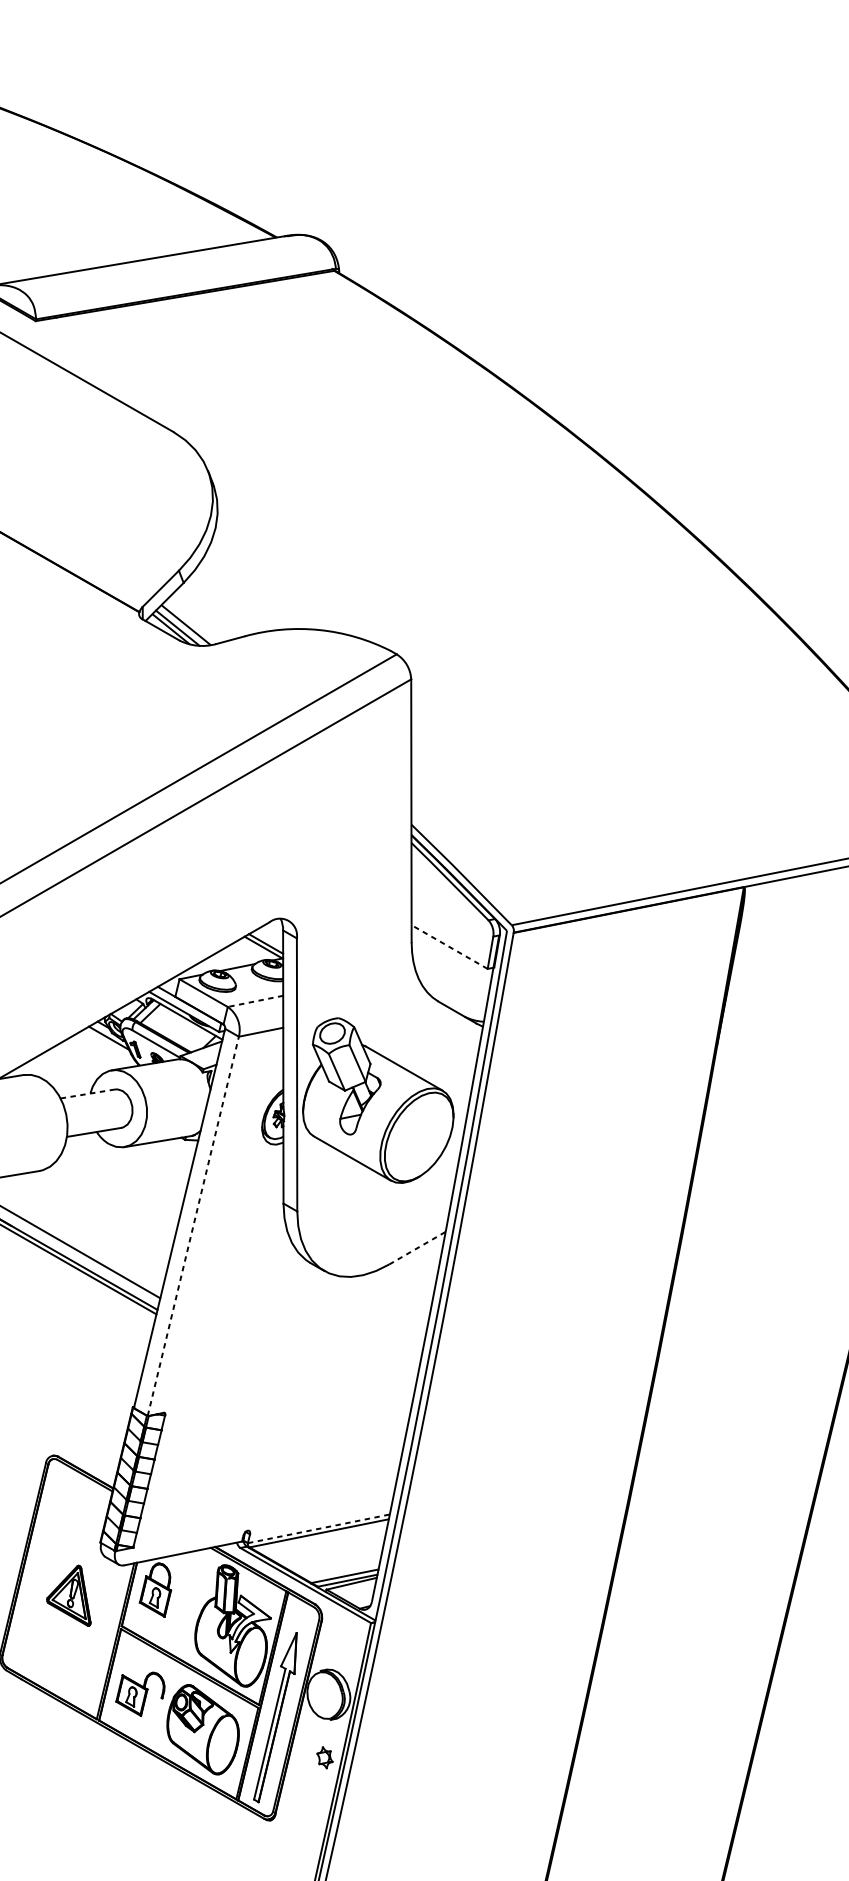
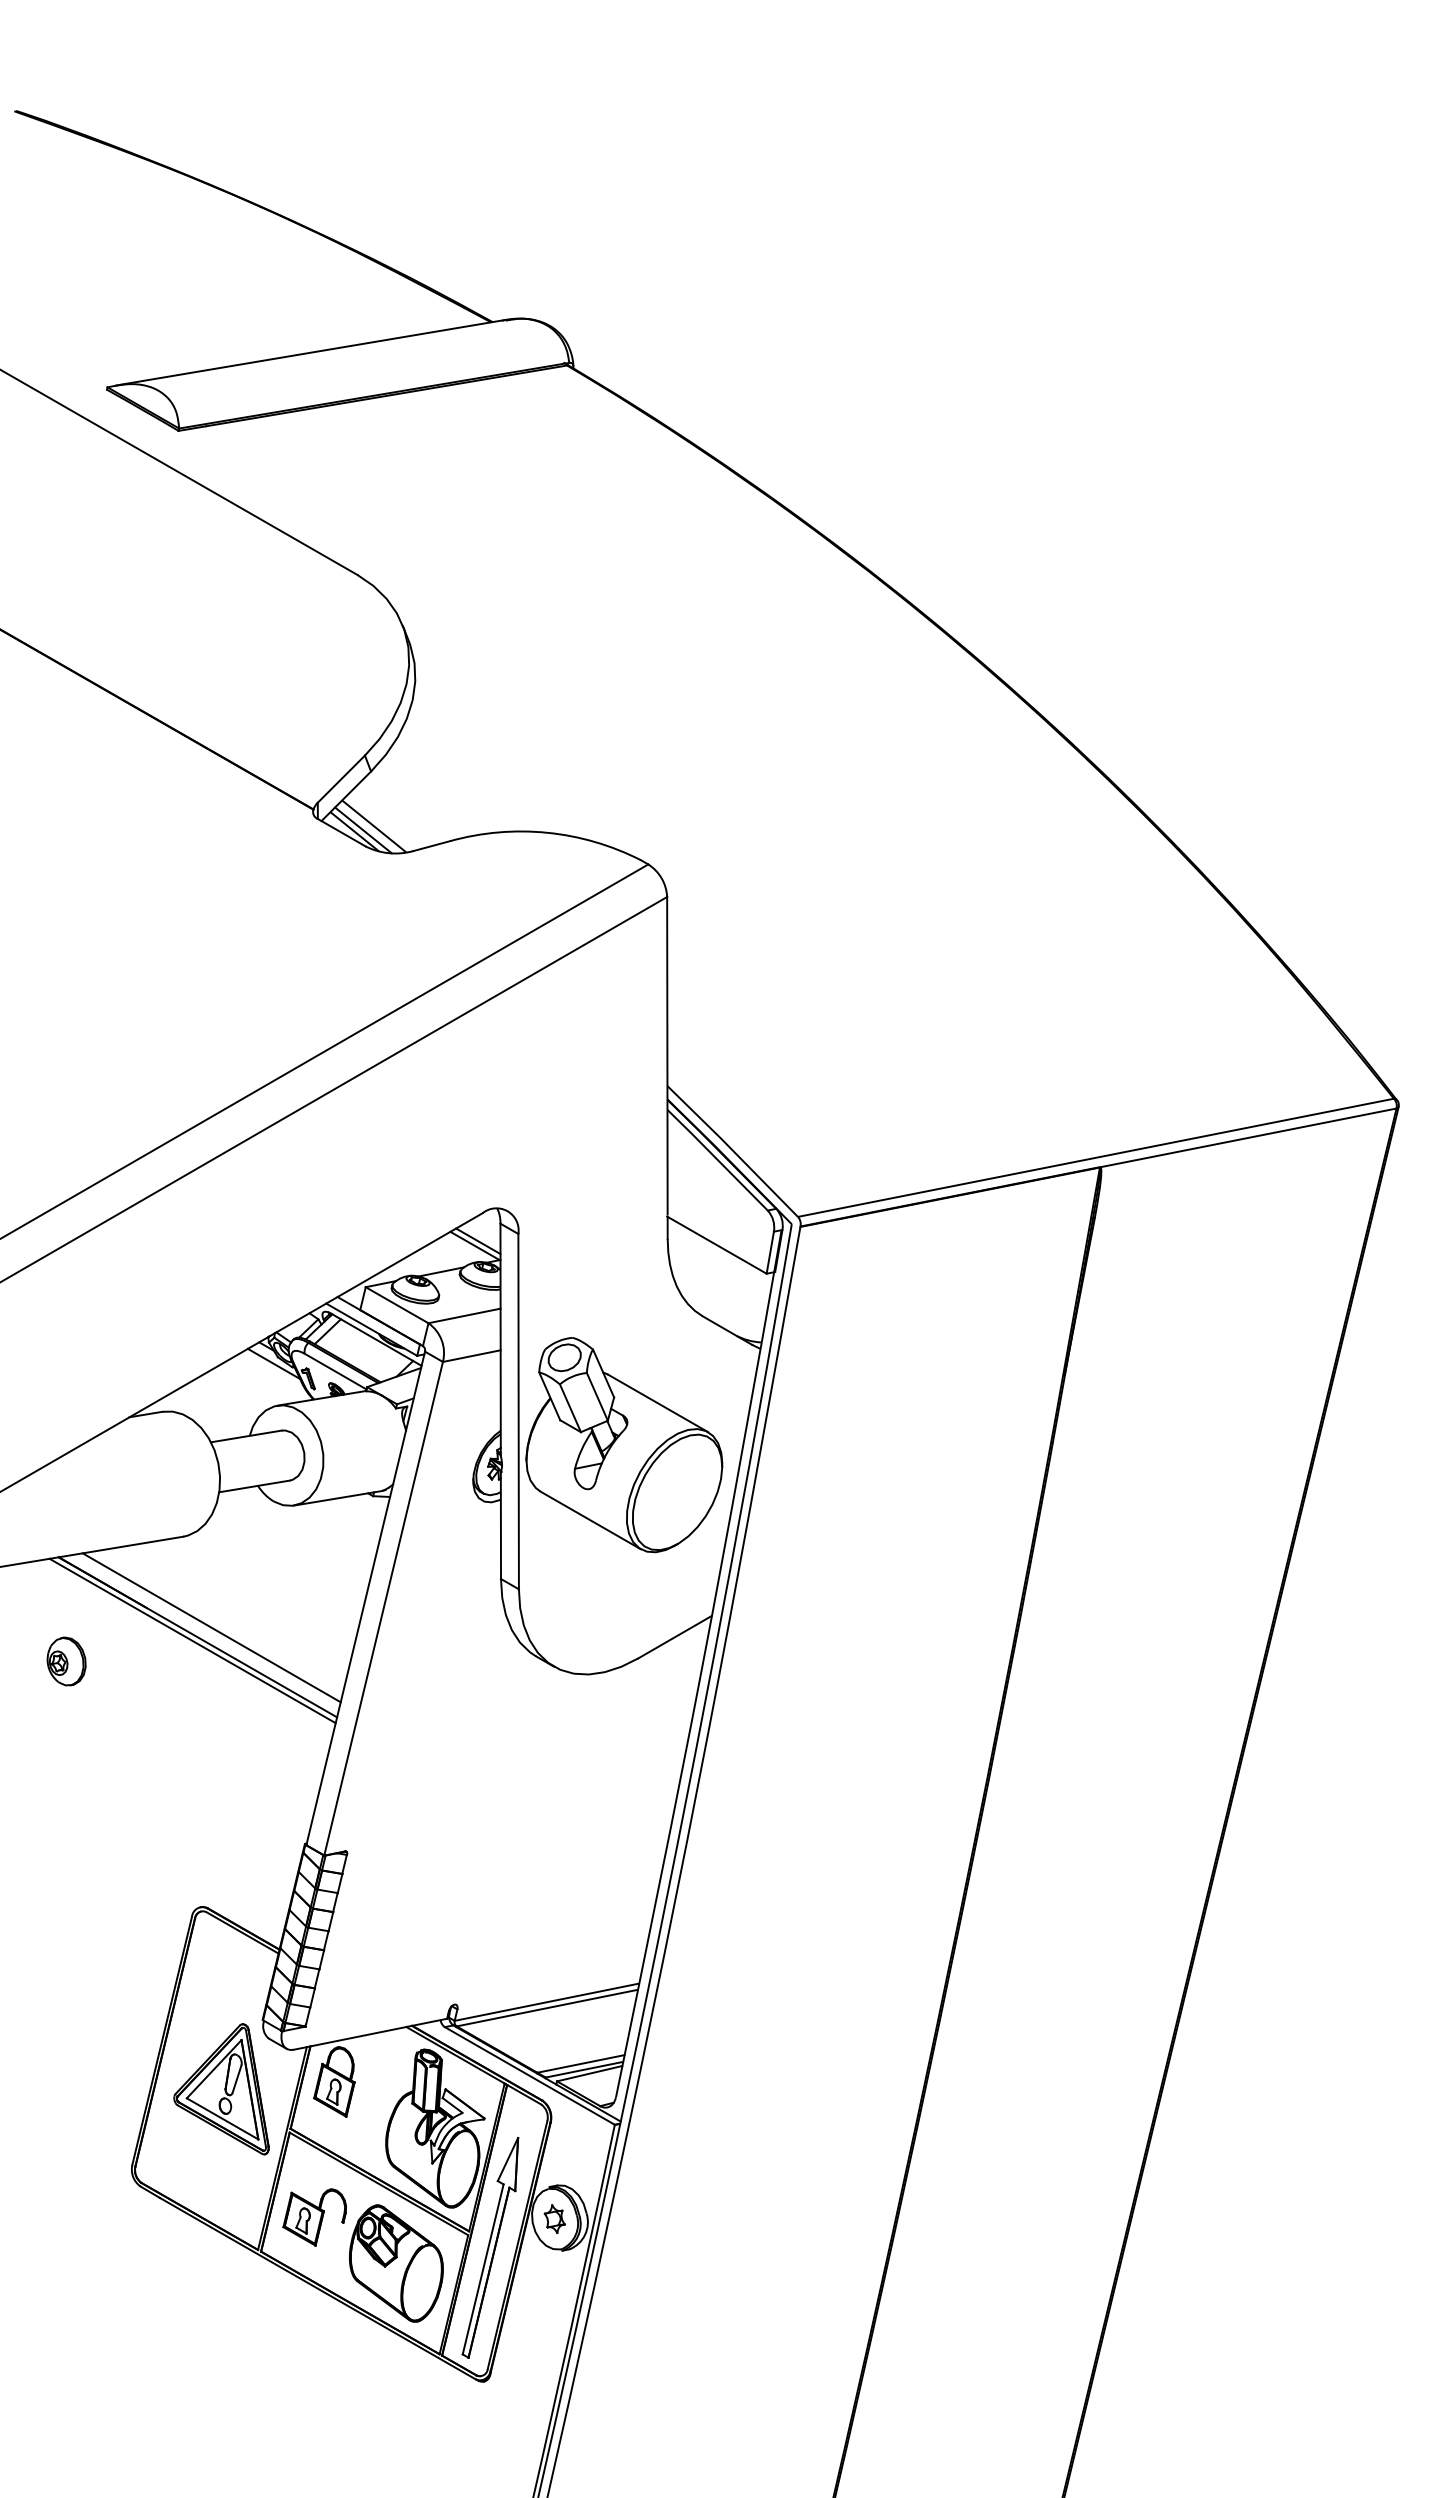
line: (449, 946) -> (716, 1244), dashed -> solid
line: (255, 1001) -> (464, 1315), dashed -> solid
line: (87, 1094) -> (246, 1436), dashed -> solid
line: (193, 1226) -> (383, 1608), dashed -> solid
line: (417, 1247) -> (675, 1636), dashed -> solid
line: (318, 1529) -> (546, 2002), dashed -> solid
part: (68, 1595) -> (221, 2089), size x1.67
part: (324, 1757) -> (554, 2218), moved

